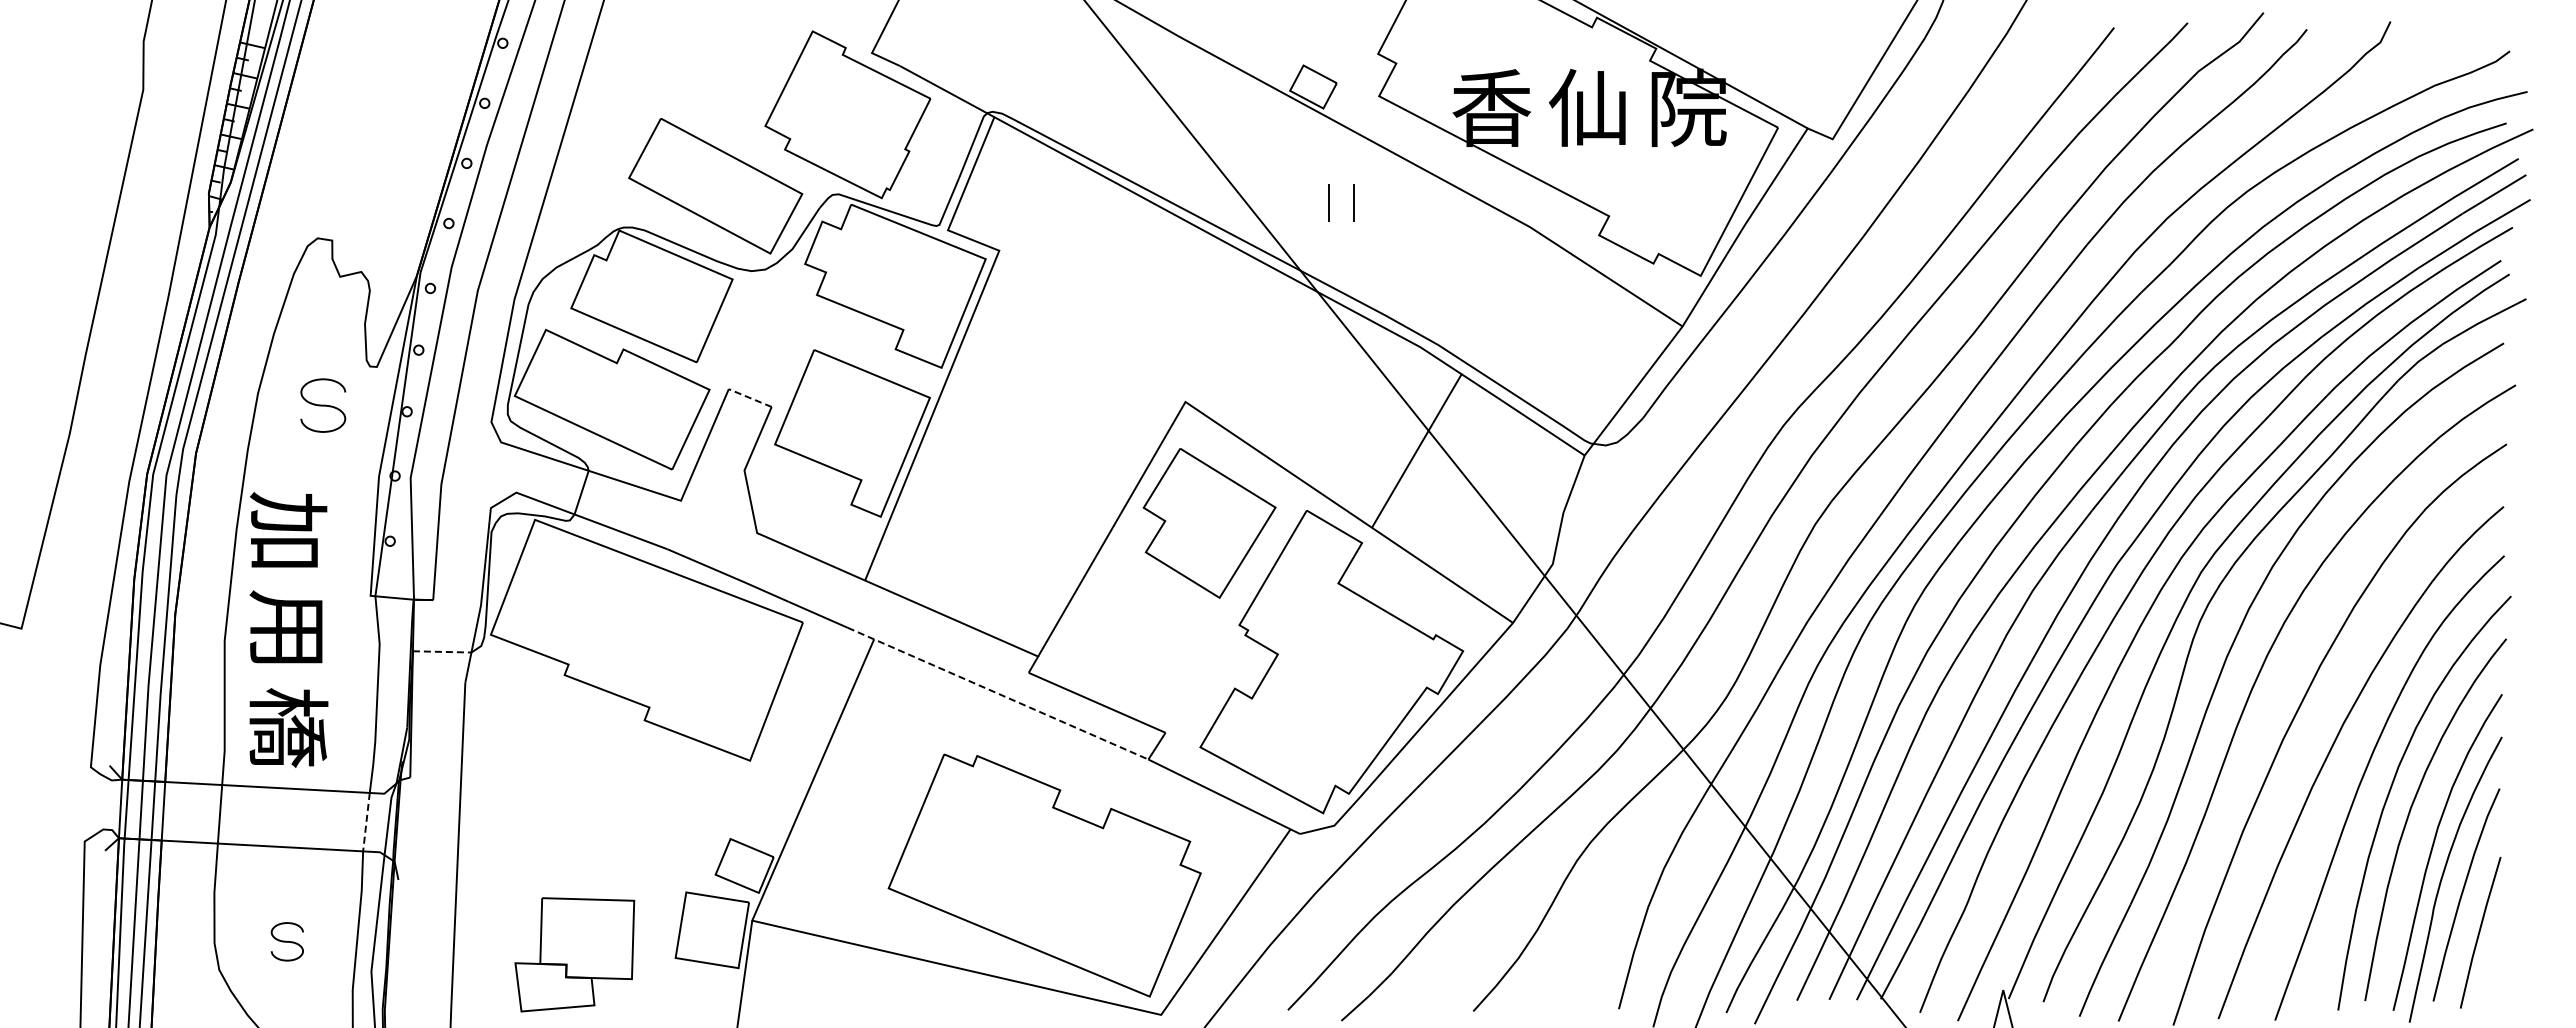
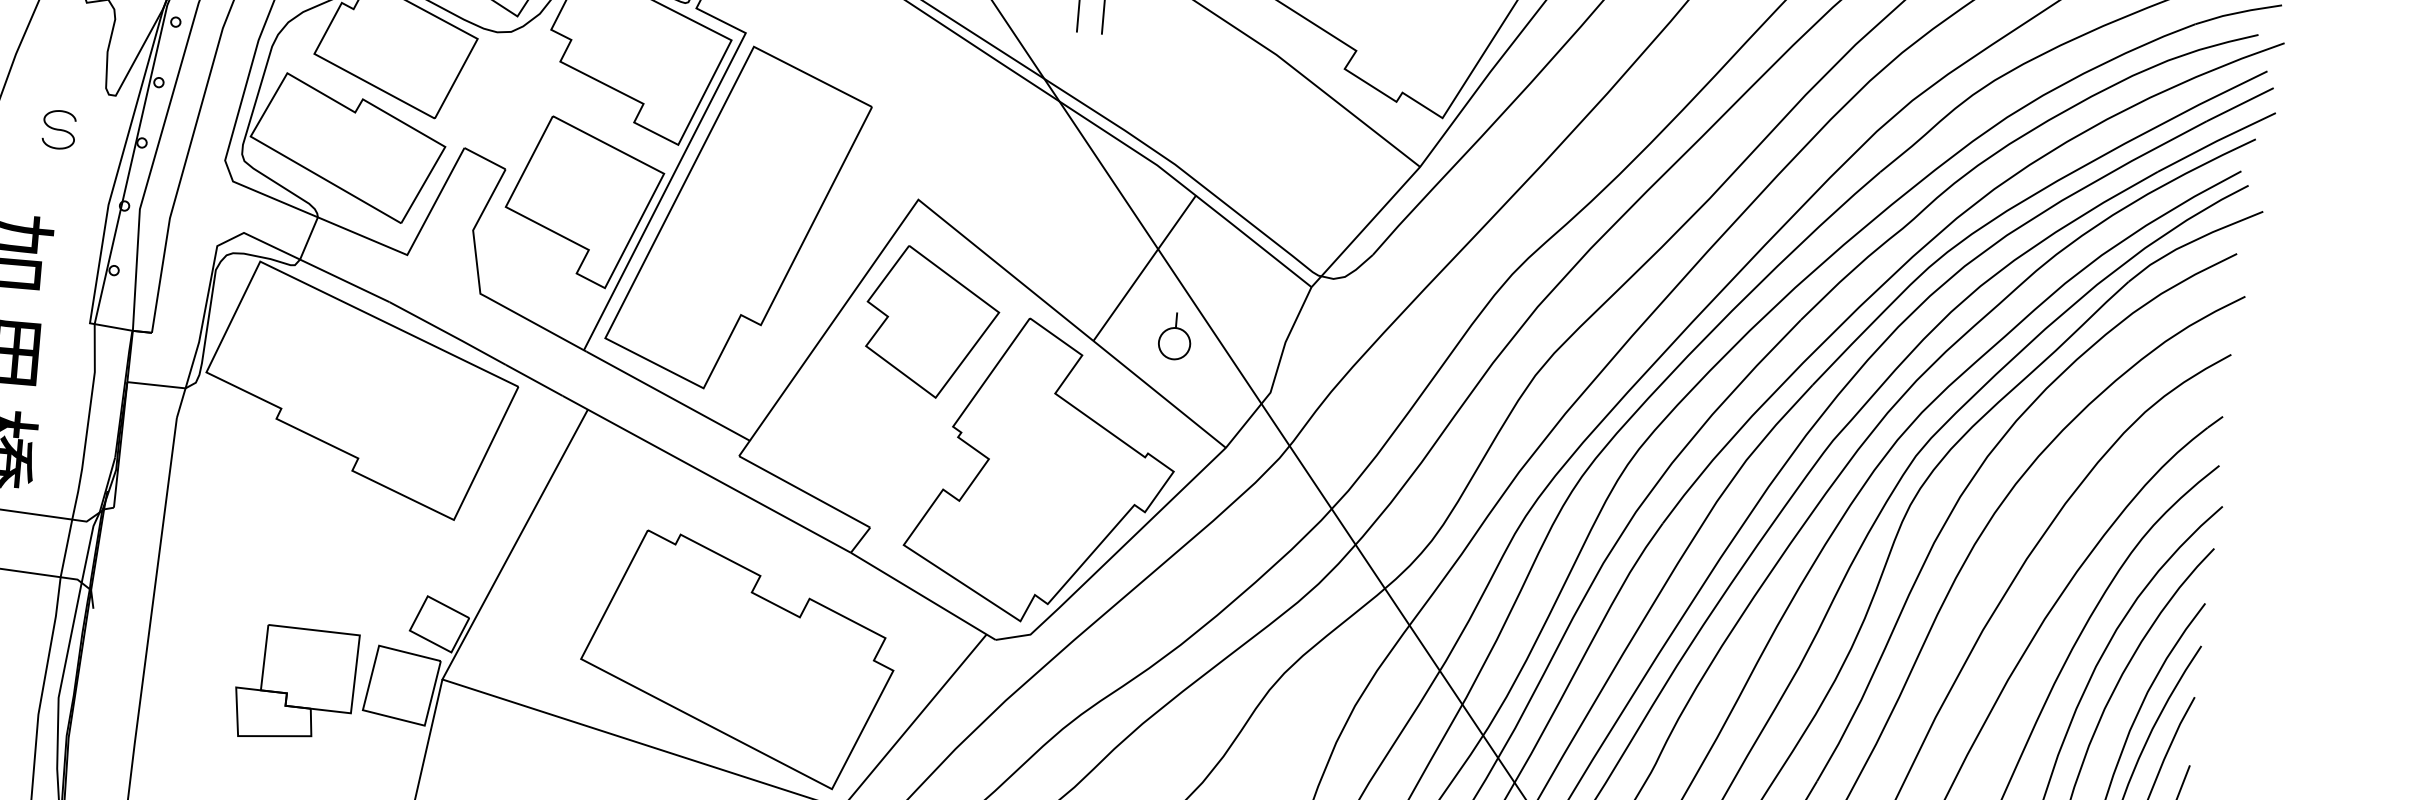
line: (749, 397) -> (484, 158), dashed -> solid
part: (323, 405) -> (59, 129), size x0.71
part: (1008, 435) -> (739, 217), added
part: (1452, 516) -> (1174, 336), added
line: (442, 651) -> (156, 384), dashed -> solid
line: (997, 693) -> (706, 474), dashed -> solid
line: (366, 822) -> (66, 548), dashed -> solid
part: (574, 954) -> (295, 683), moved

